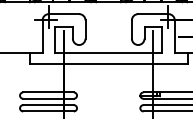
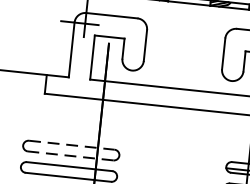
line: (49, 92) -> (73, 145), solid -> dashed
line: (48, 98) -> (70, 155), solid -> dashed

